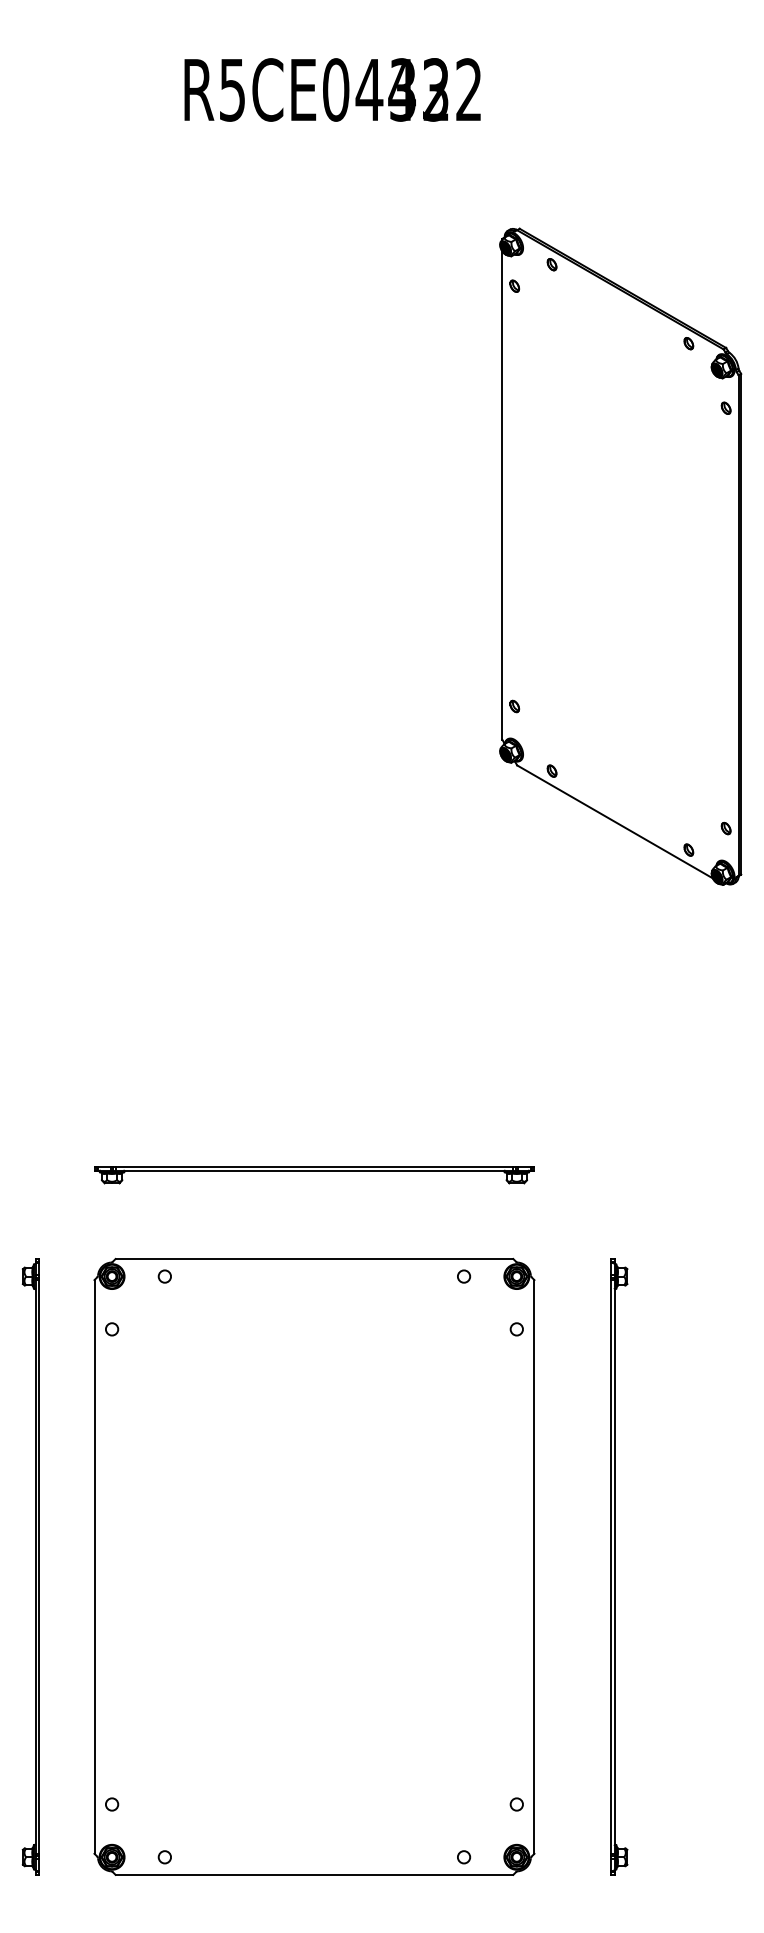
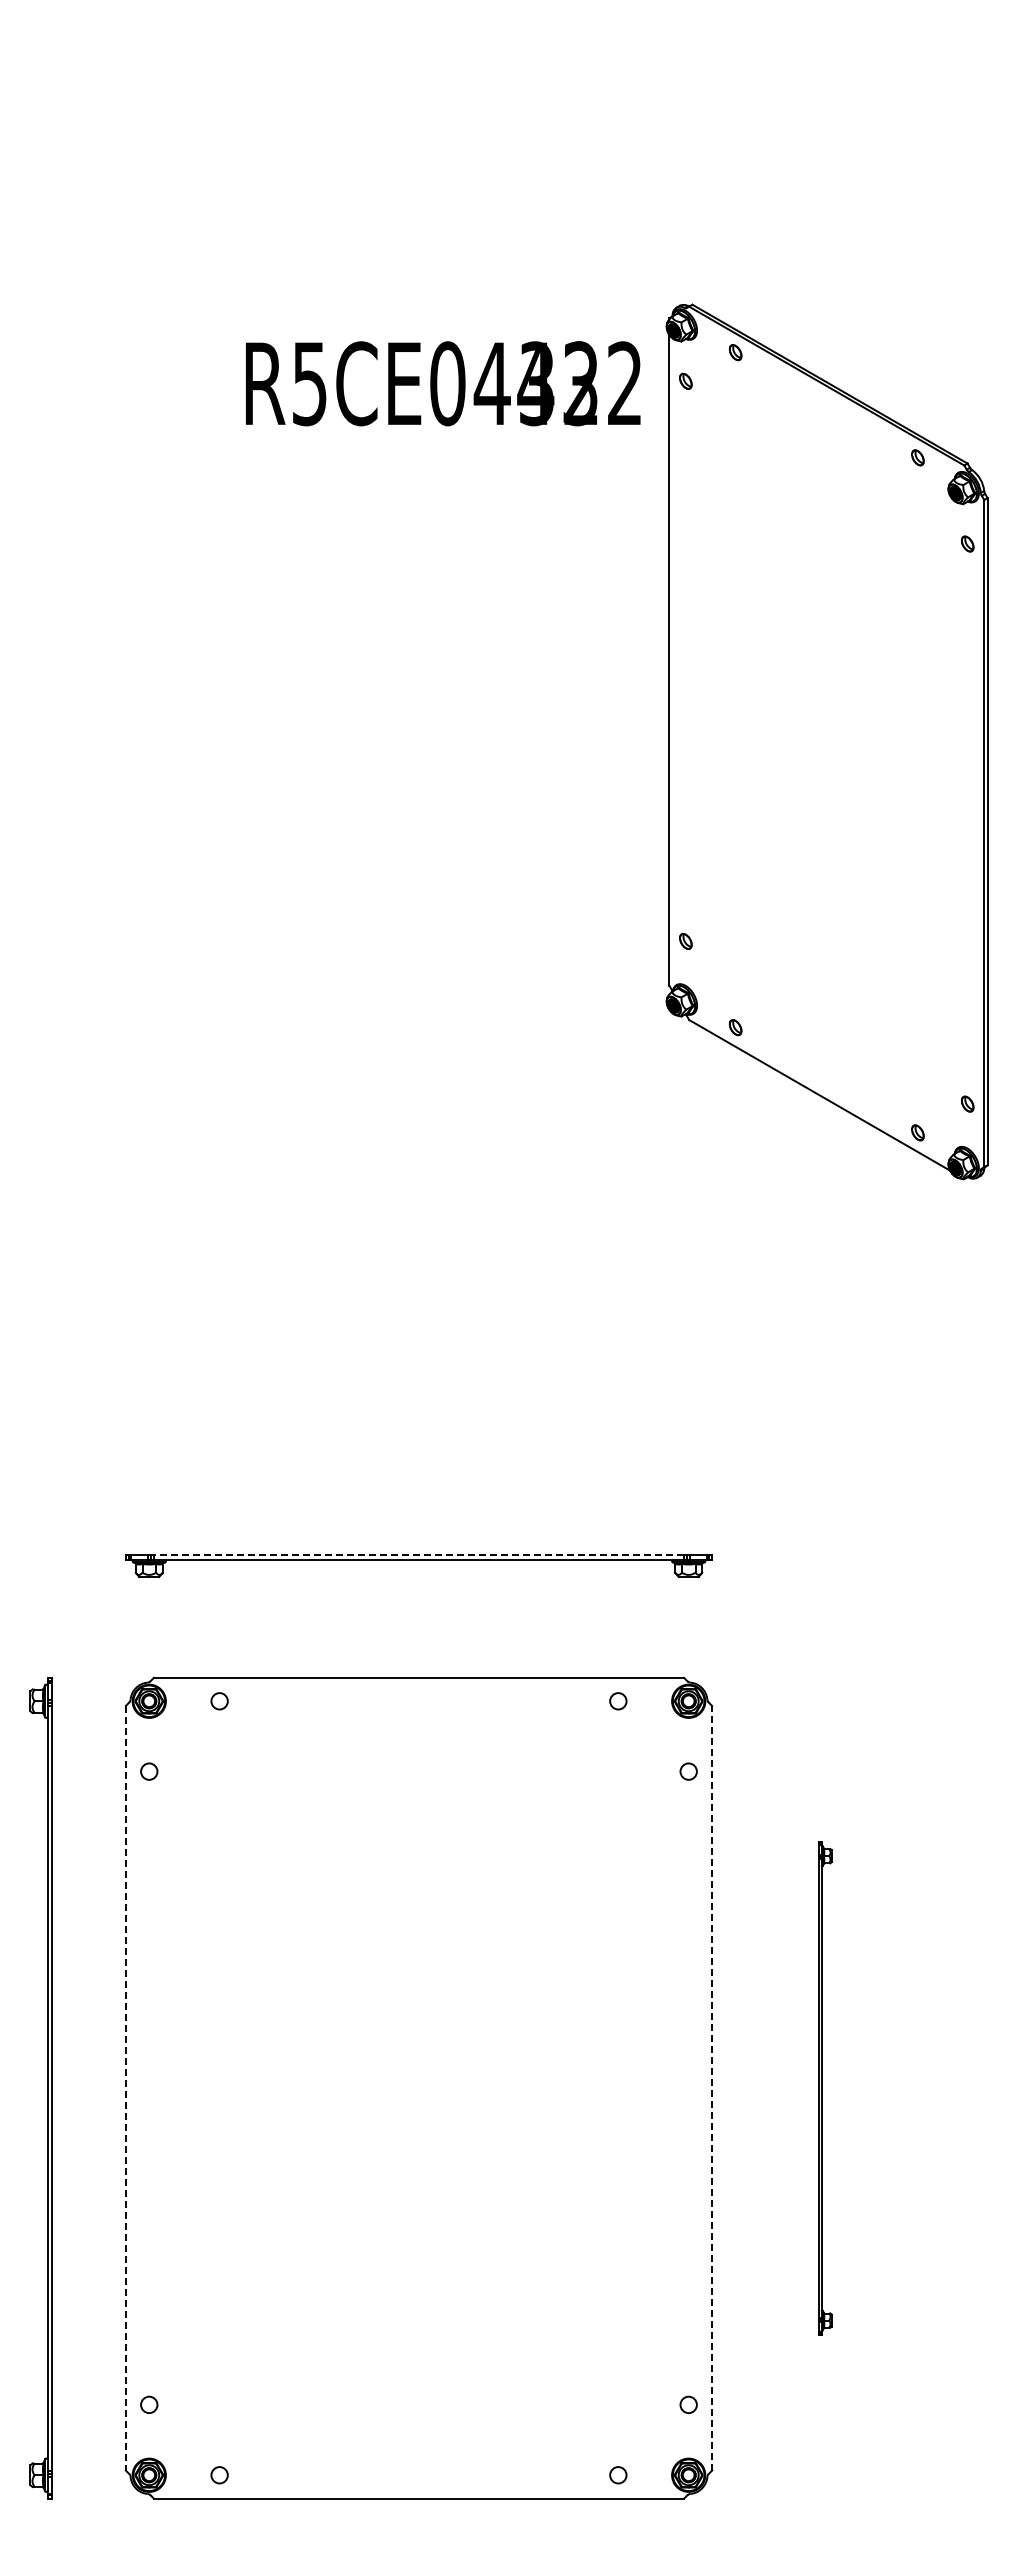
text: (332, 89) -> (443, 383), moved
line: (314, 1167) -> (418, 1555), solid -> dashed
line: (534, 1566) -> (712, 2087), solid -> dashed
line: (94, 1567) -> (125, 2088), solid -> dashed
part: (619, 1567) -> (825, 2088), size x0.6

